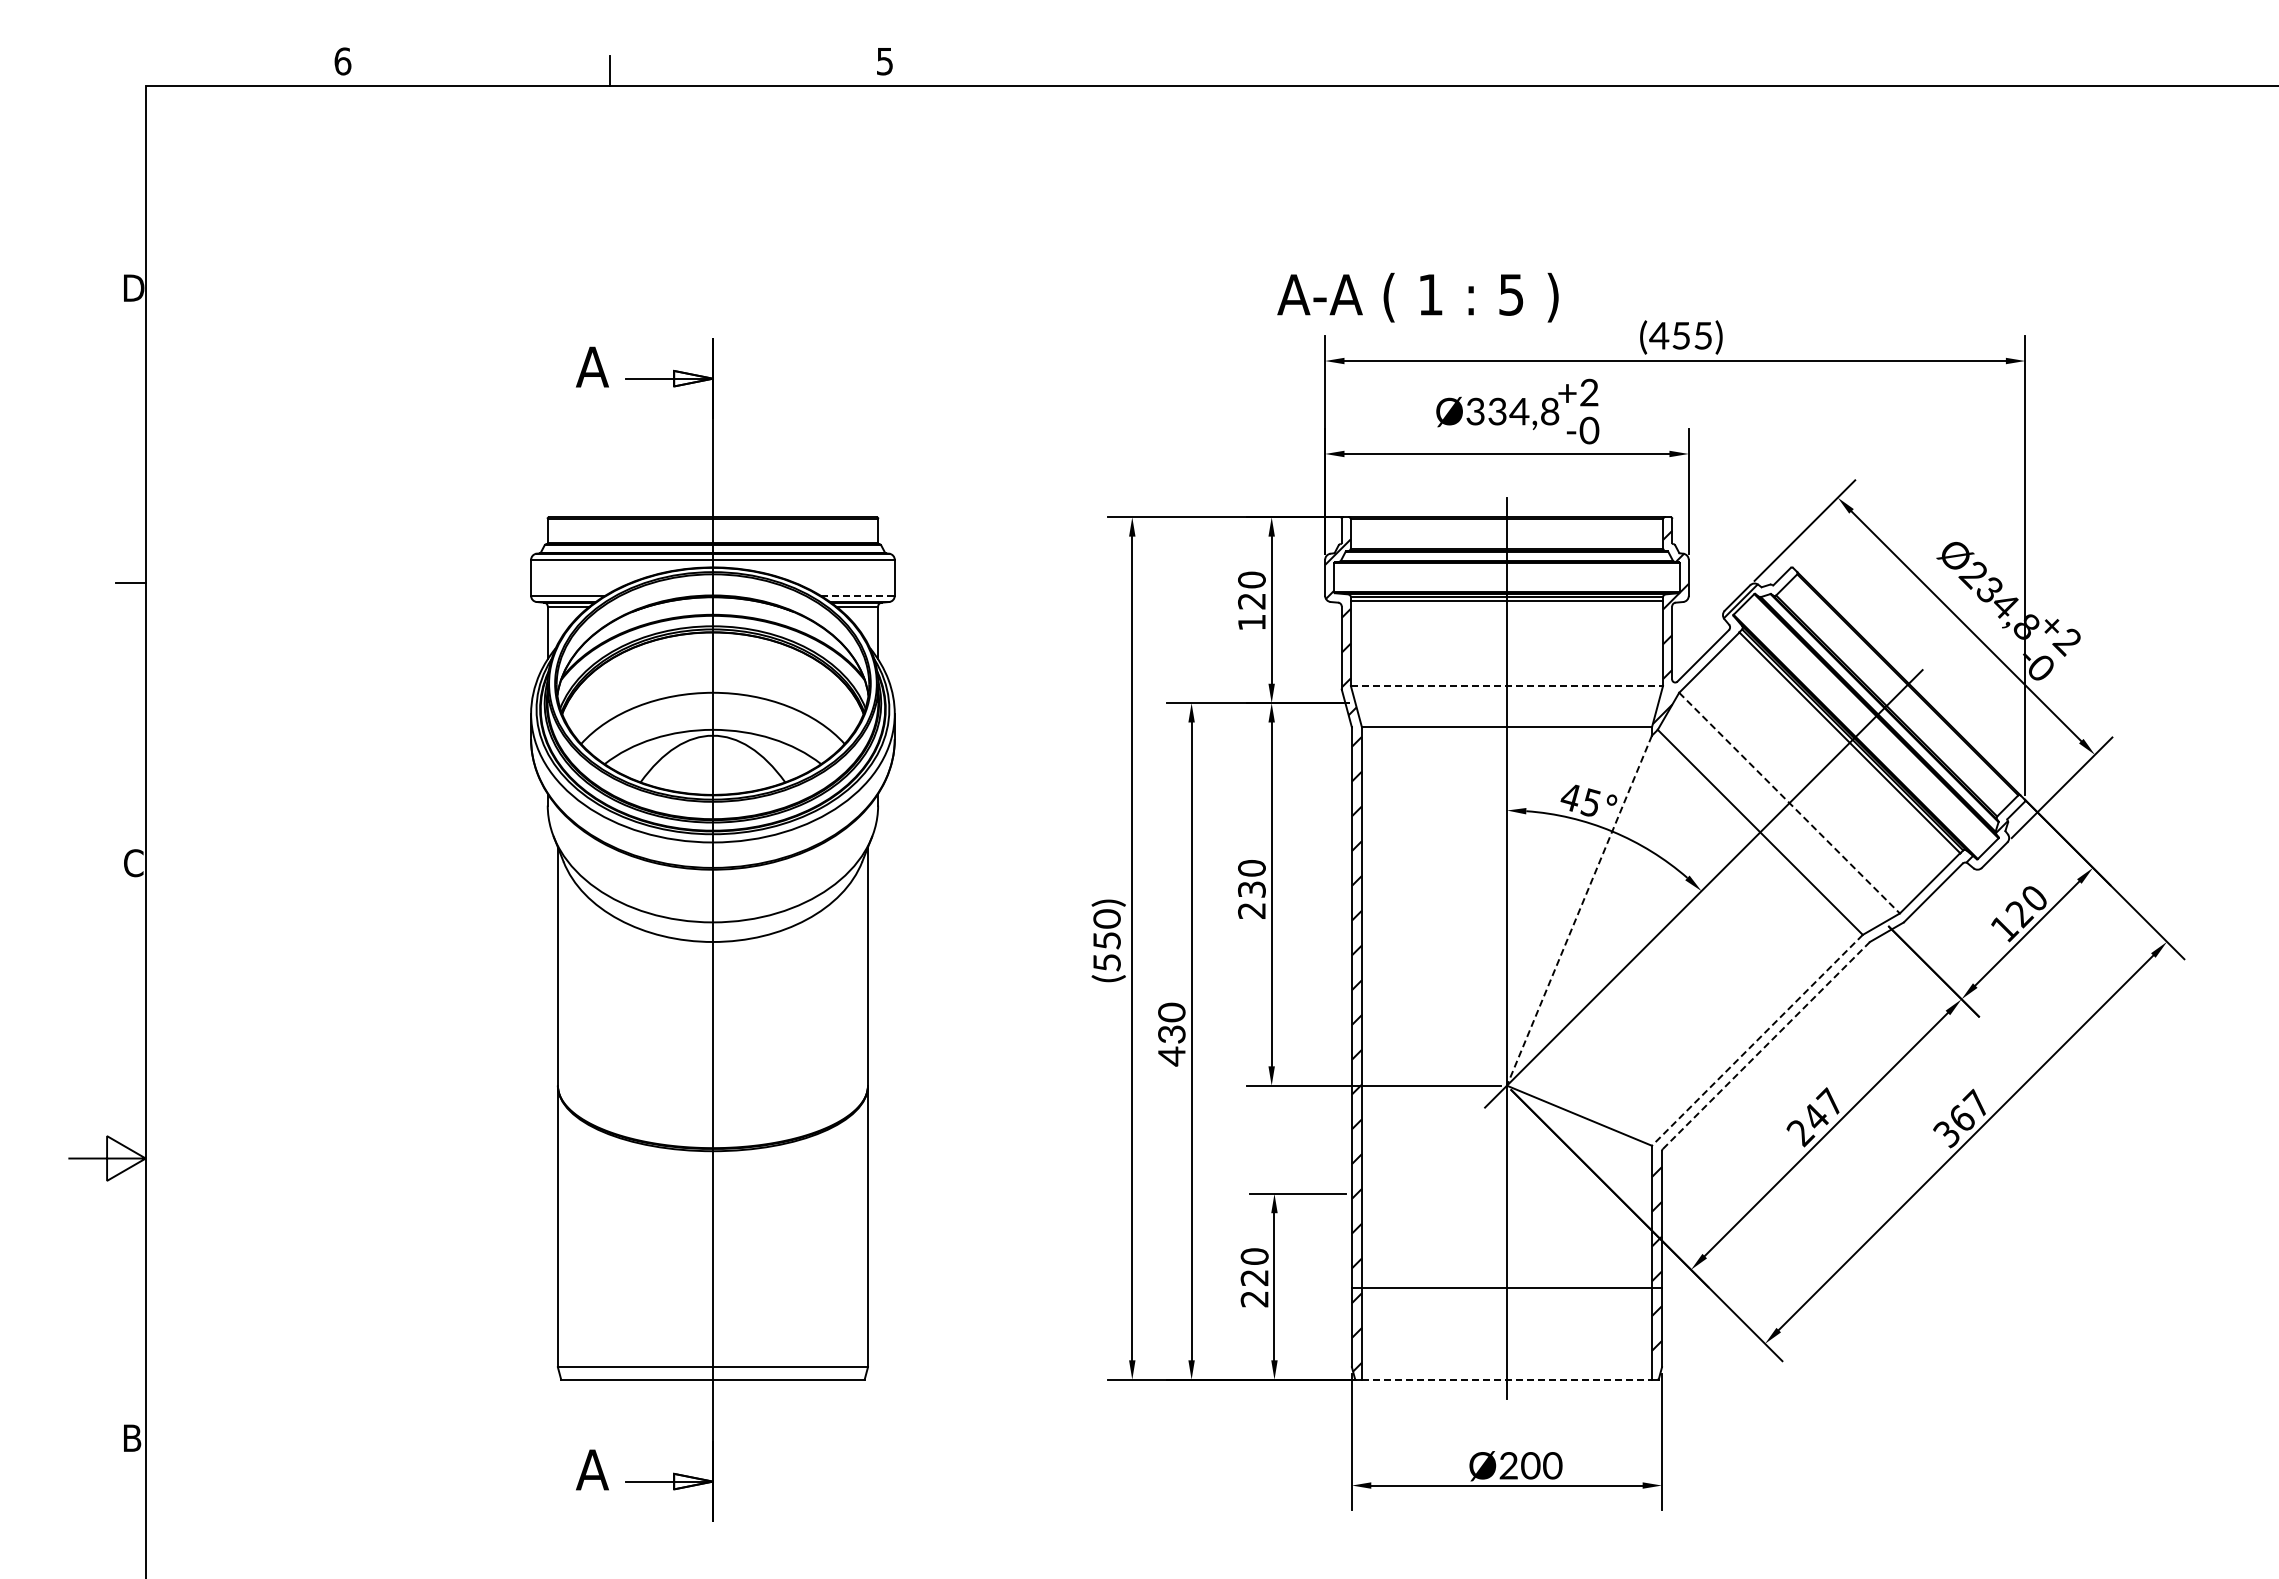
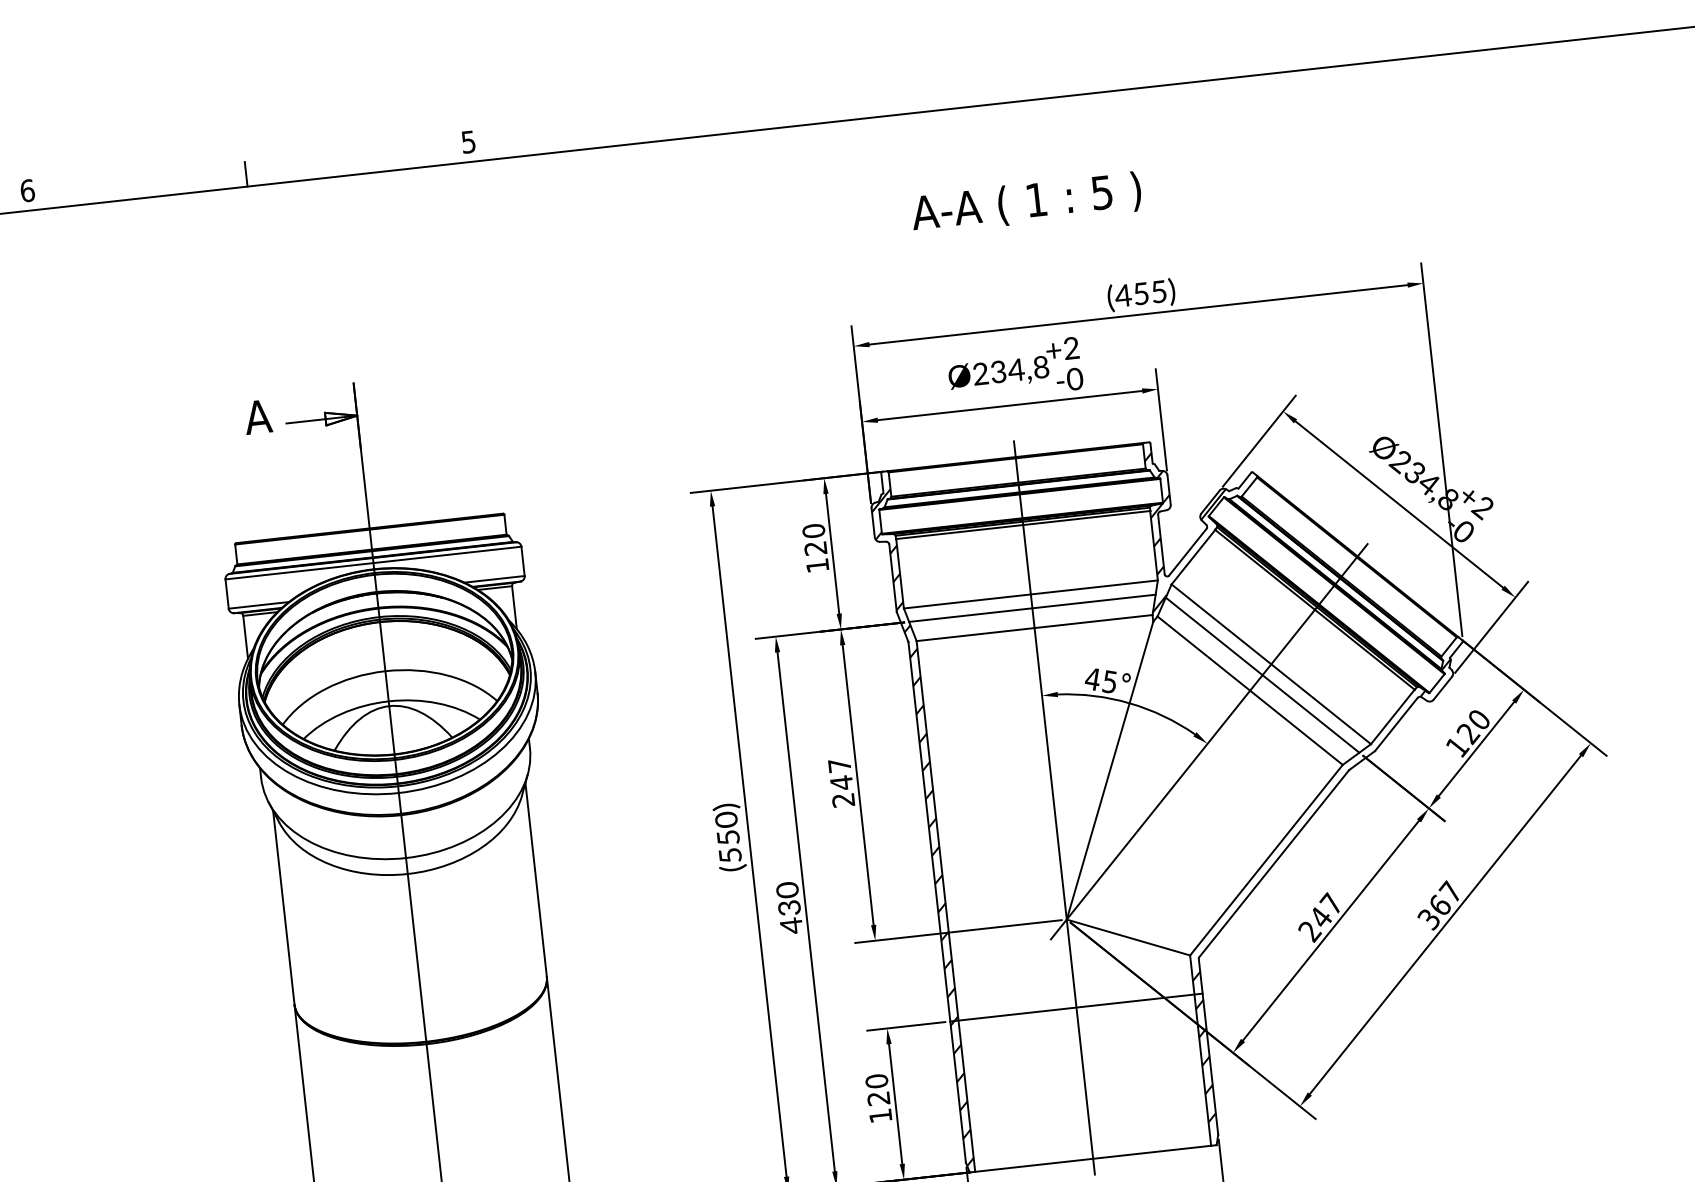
text: (1417, 297) -> (1026, 203), moved
text: (1475, 412) -> (980, 374), Ø334,8 -> Ø234,8
line: (857, 595) -> (494, 579), dashed -> solid
line: (1507, 686) -> (1031, 594), dashed -> solid
line: (1506, 703) -> (1032, 608), added
line: (1789, 803) -> (1271, 664), dashed -> solid
line: (1777, 815) -> (1262, 675), added
text: (1251, 879) -> (840, 774), 230 -> 247
line: (1579, 911) -> (1110, 771), dashed -> solid
line: (1757, 1040) -> (1266, 860), dashed -> solid
line: (1766, 1045) -> (1274, 863), dashed -> solid
line: (1506, 1287) -> (1076, 1007), moved
text: (1254, 1299) -> (880, 1116), 220 -> 120
line: (1506, 1379) -> (1092, 1158), dashed -> solid

